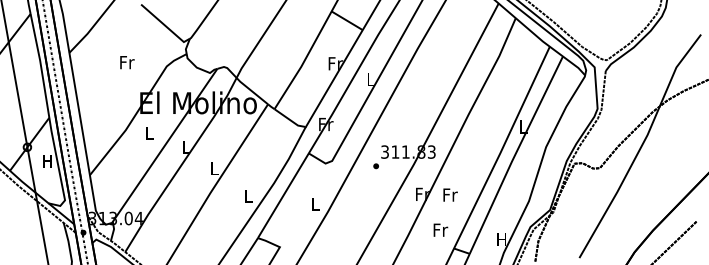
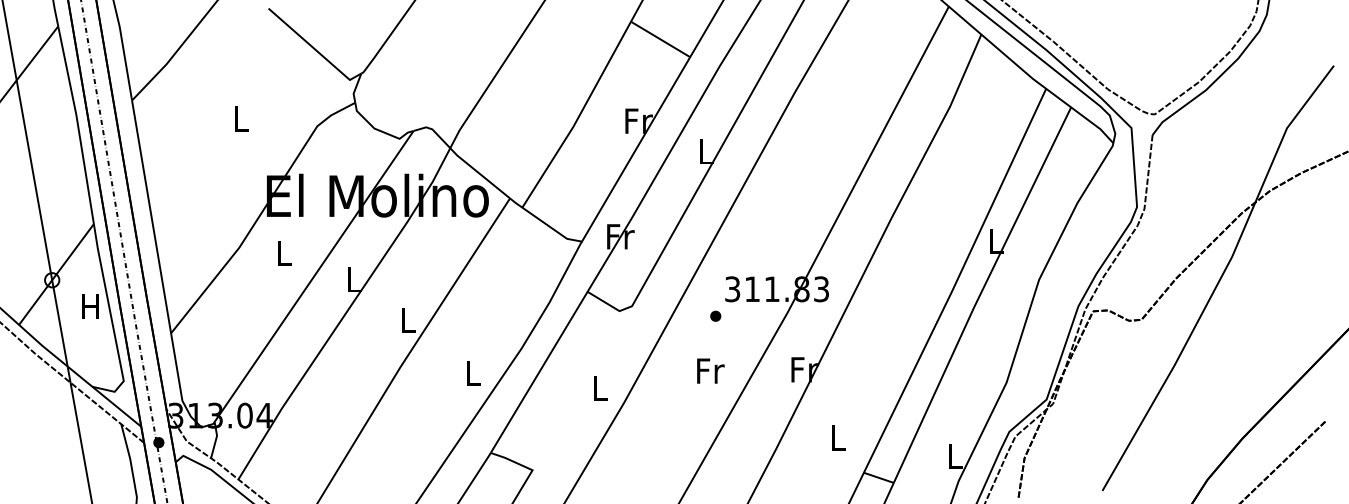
text: (127, 62) -> (242, 118), Fr -> L
text: (450, 194) -> (710, 369), moved
text: (440, 229) -> (838, 436), Fr -> L
text: (501, 239) -> (954, 455), H -> L

